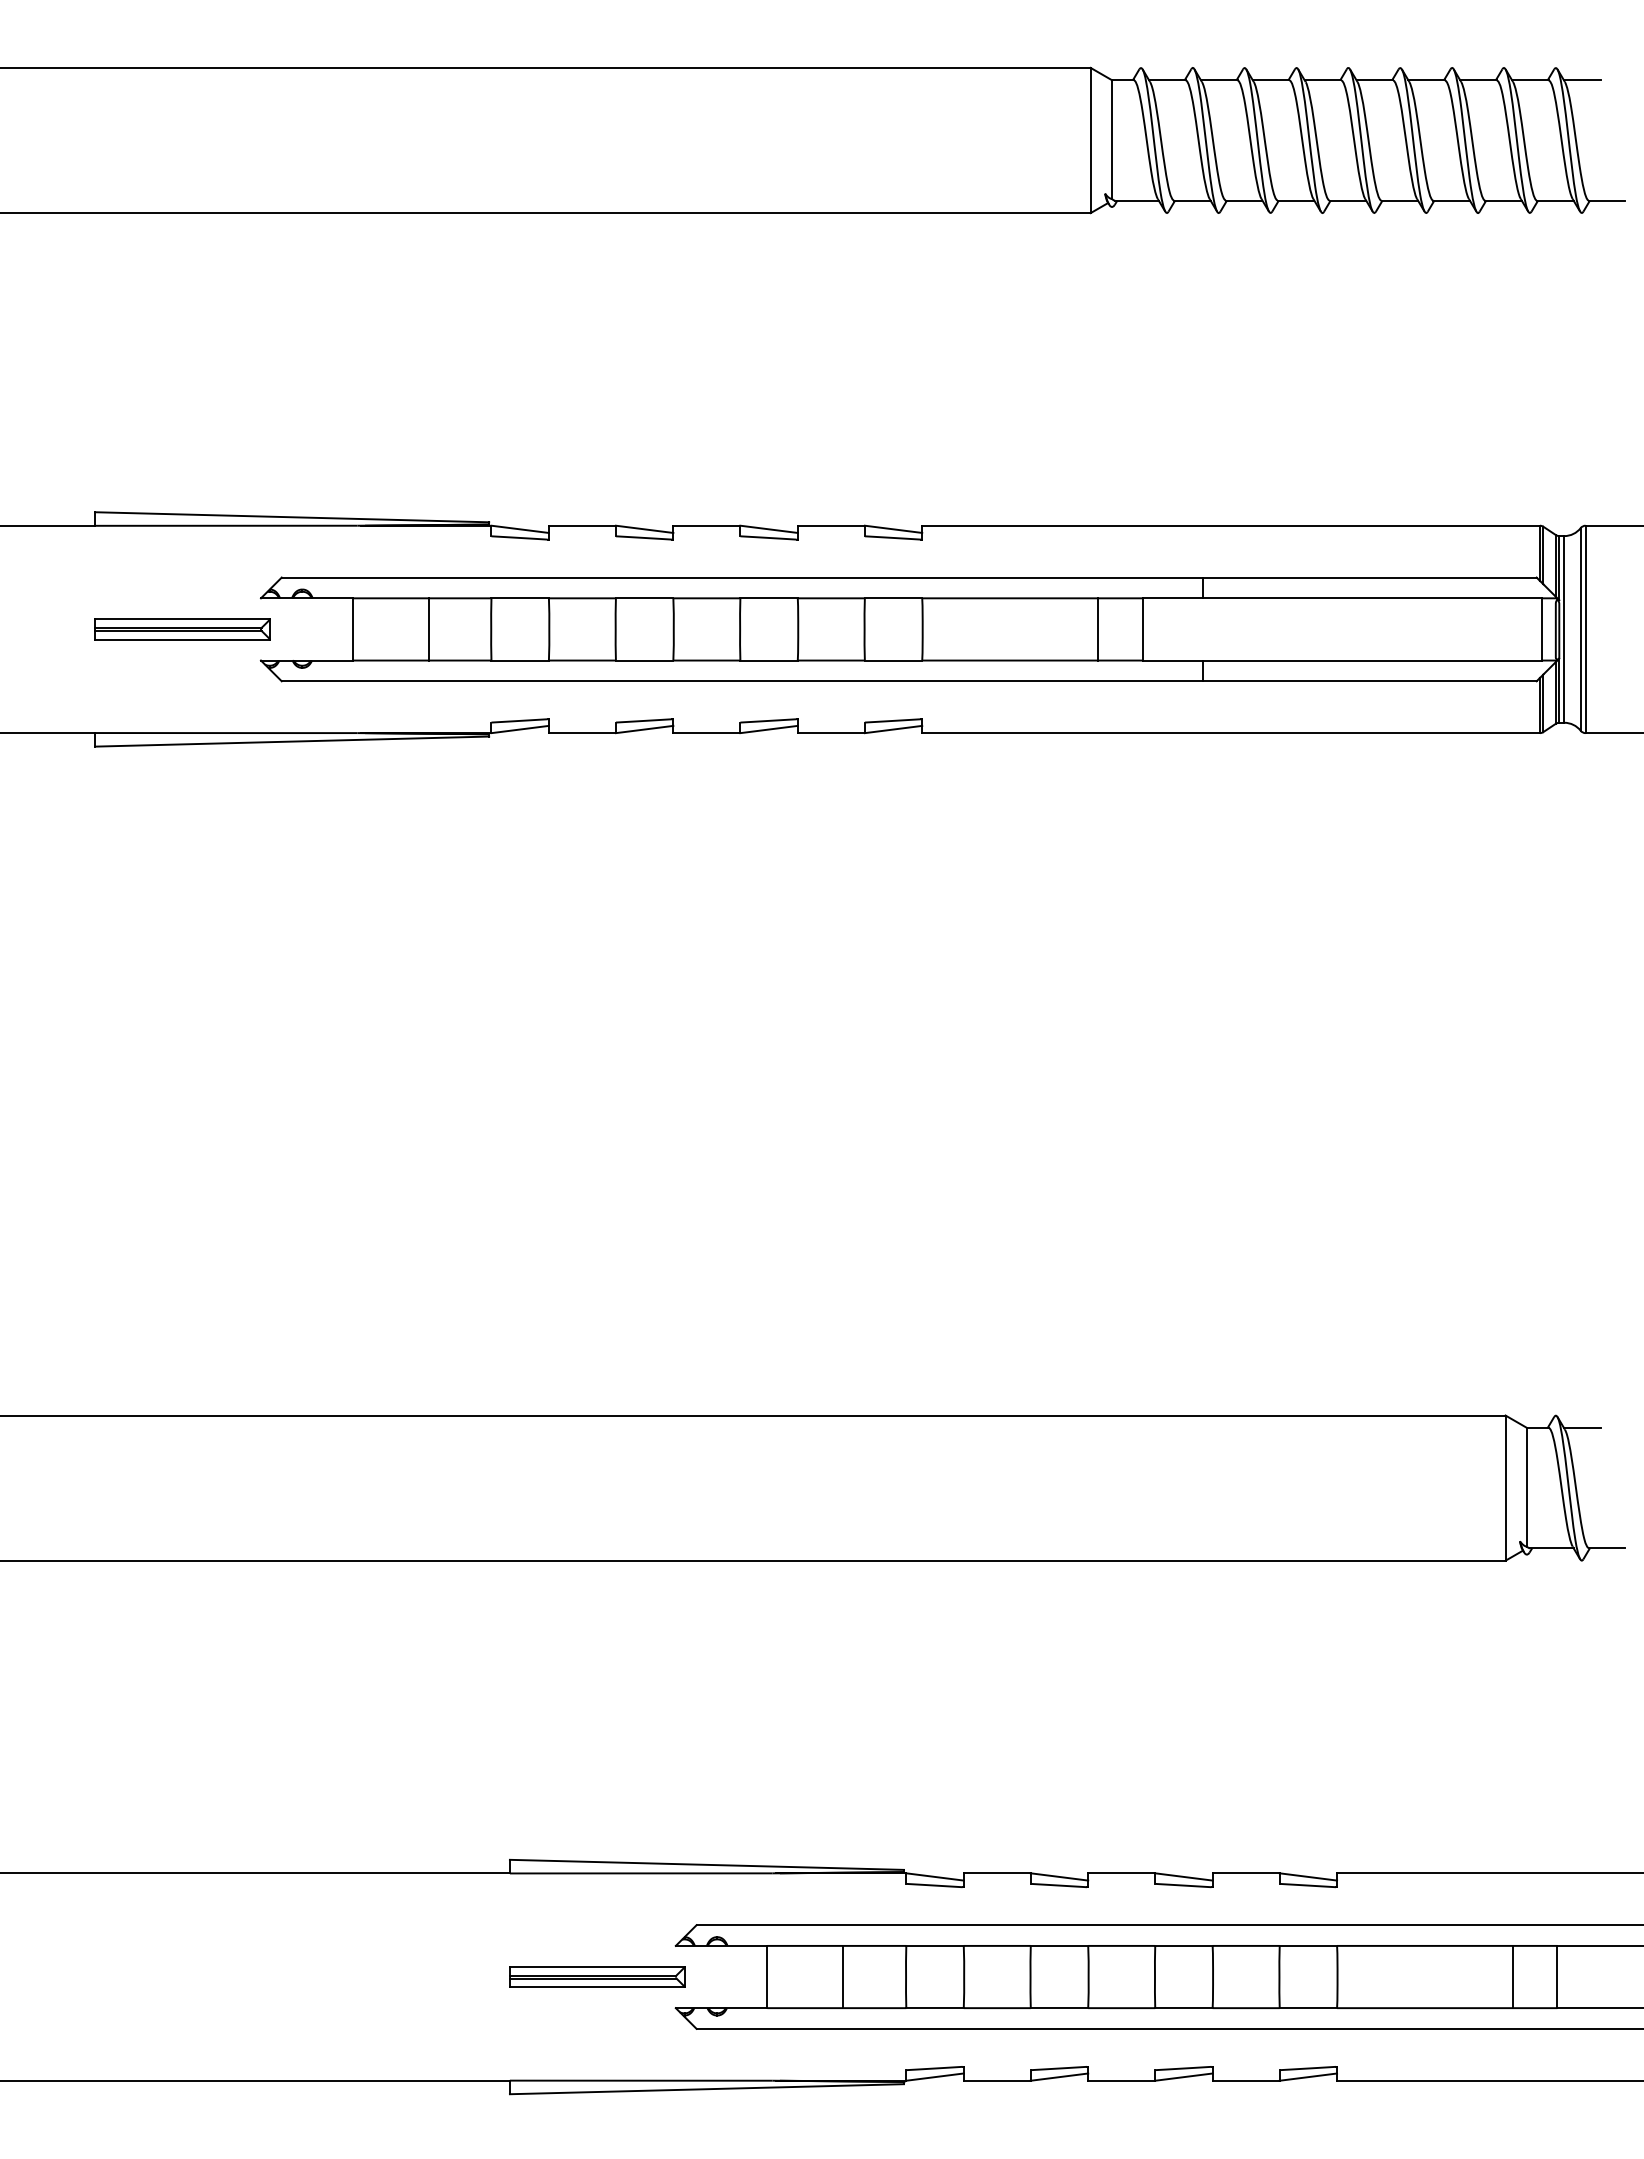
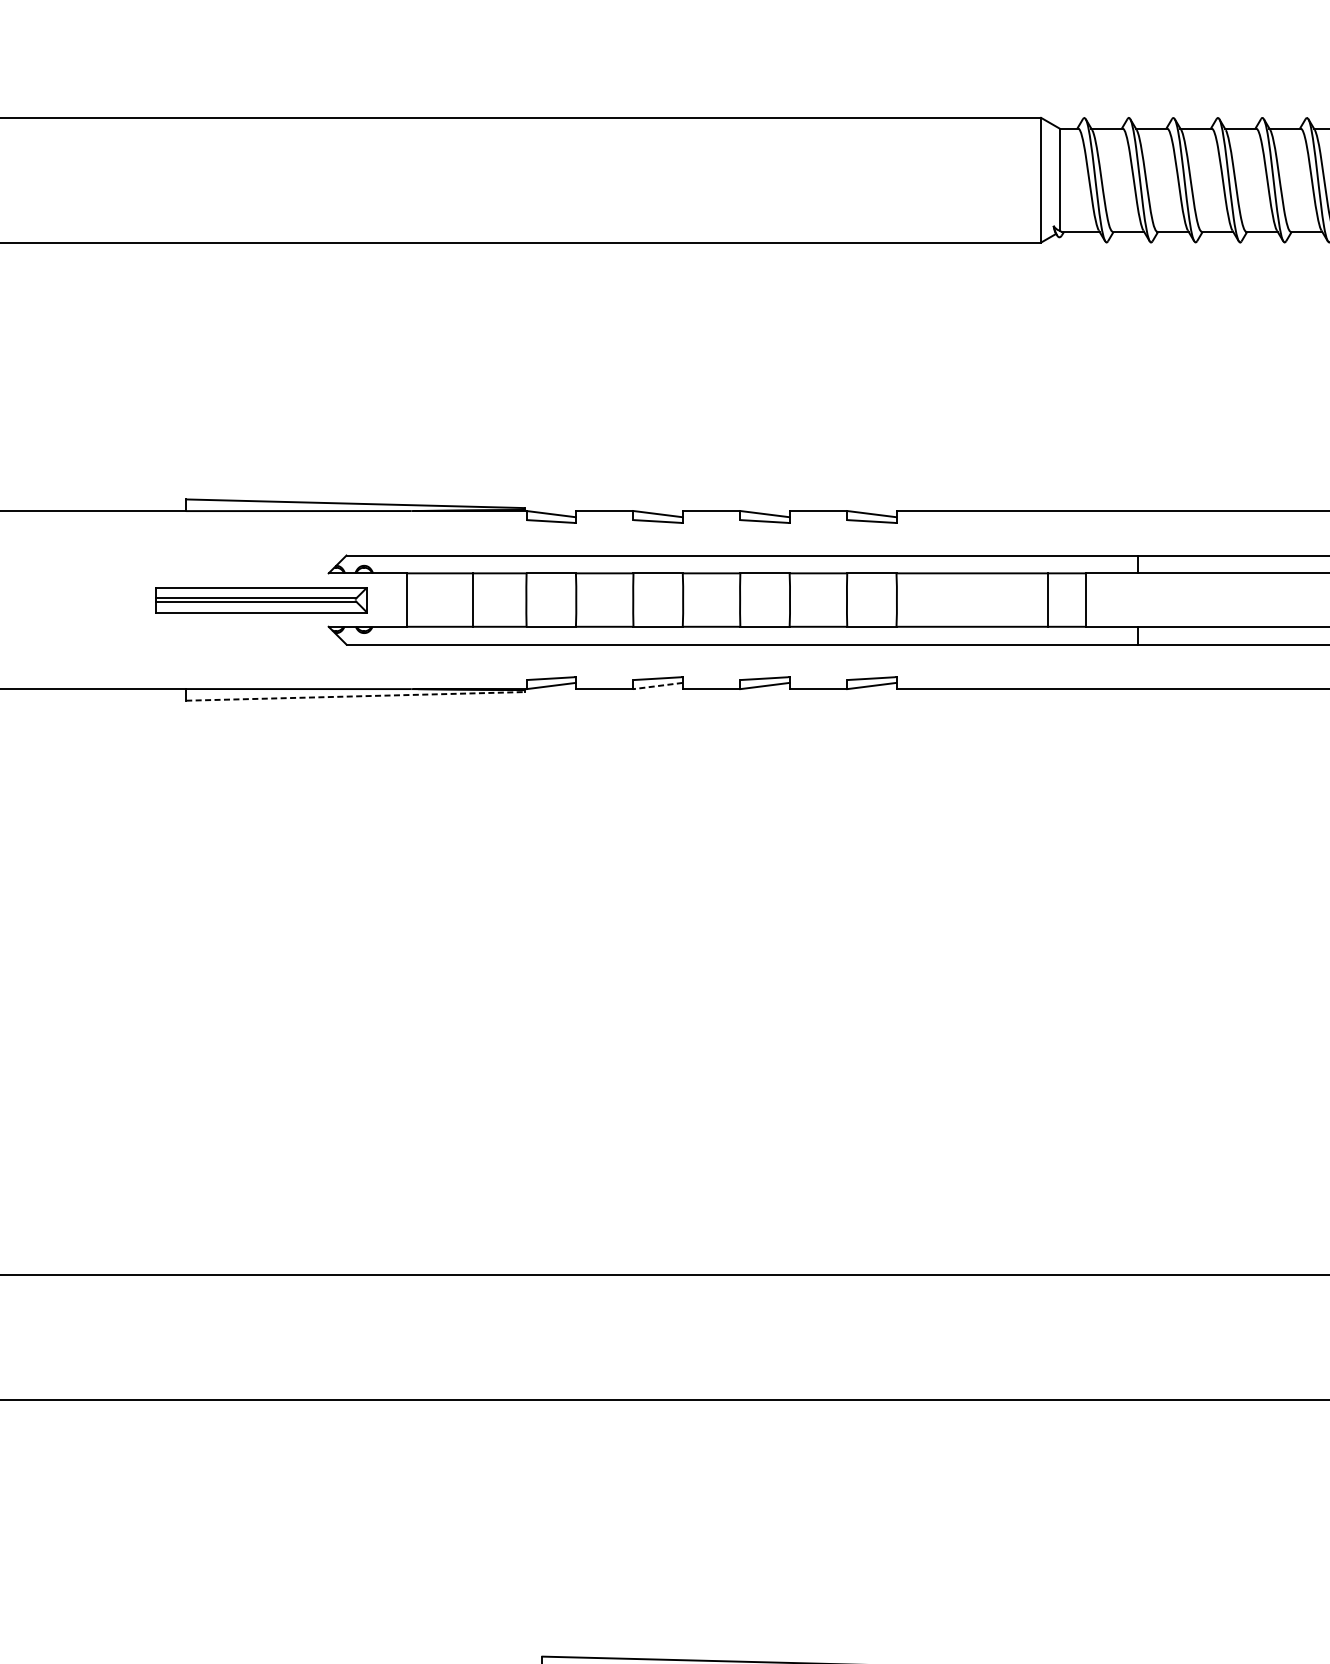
part: (182, 629) -> (261, 600), size x1.4
line: (644, 729) -> (658, 686), solid -> dashed
line: (292, 741) -> (355, 696), solid -> dashed

